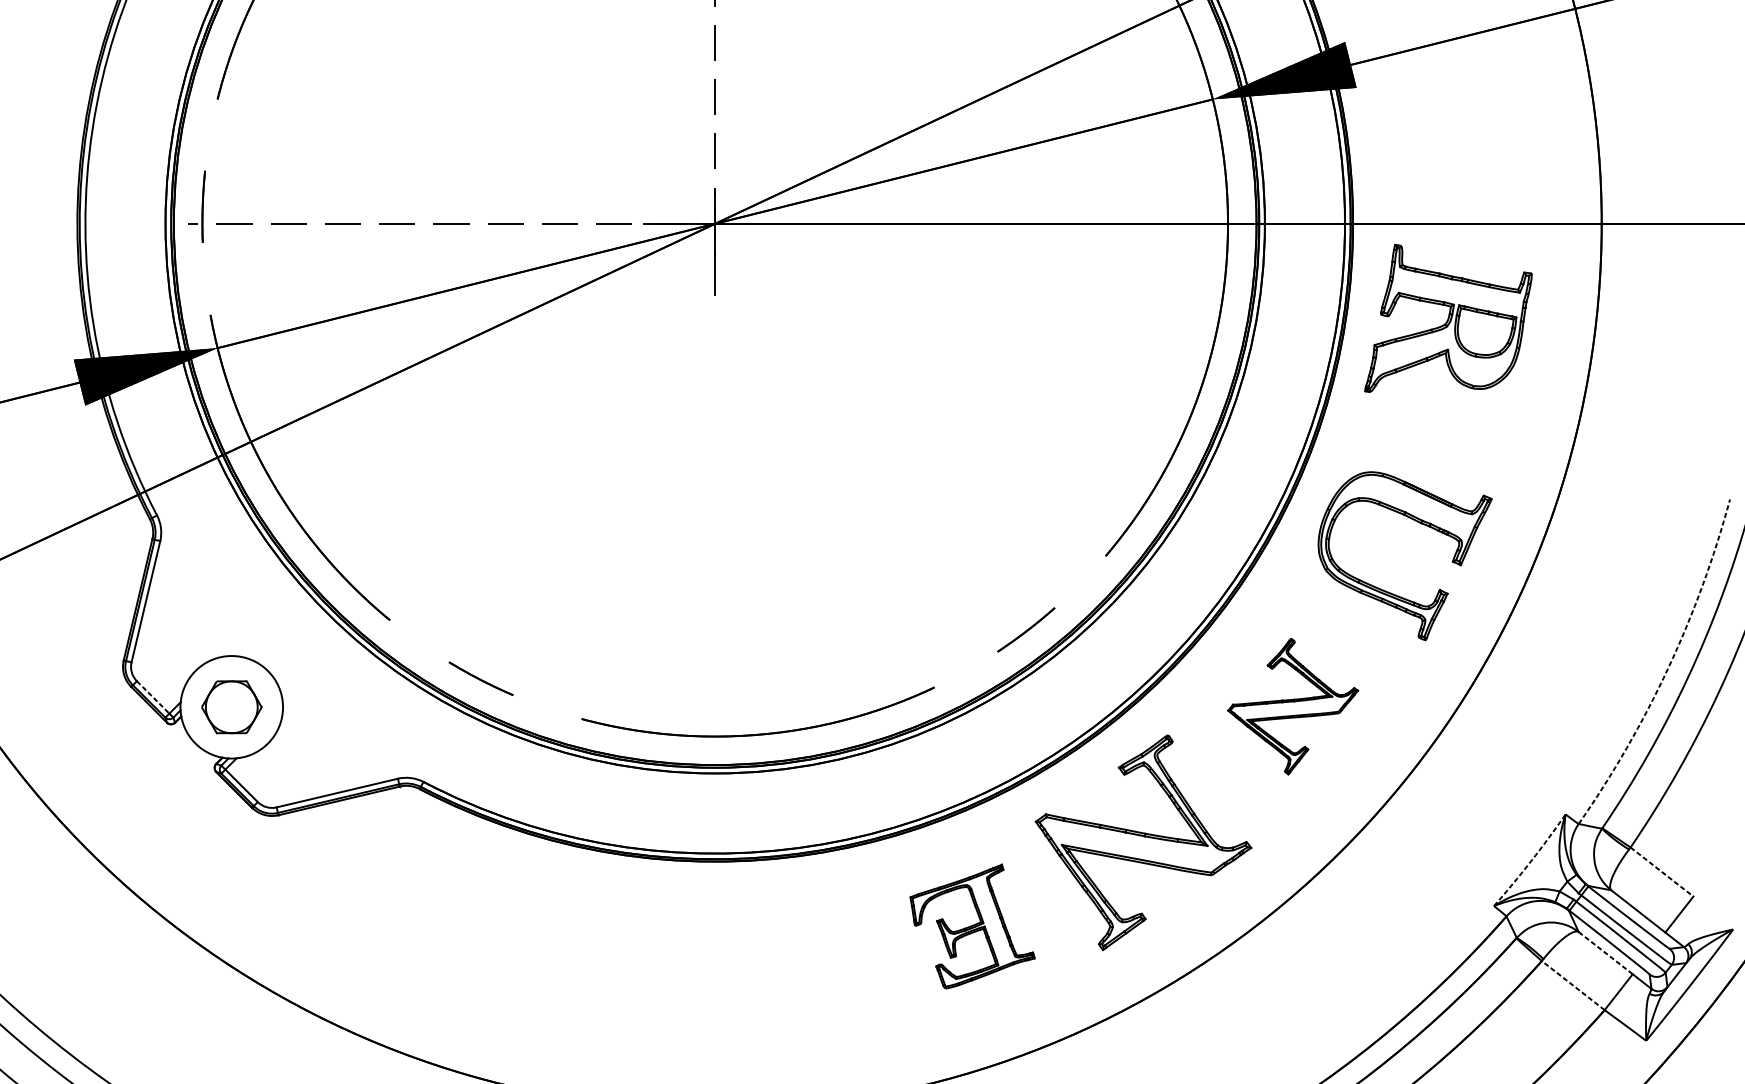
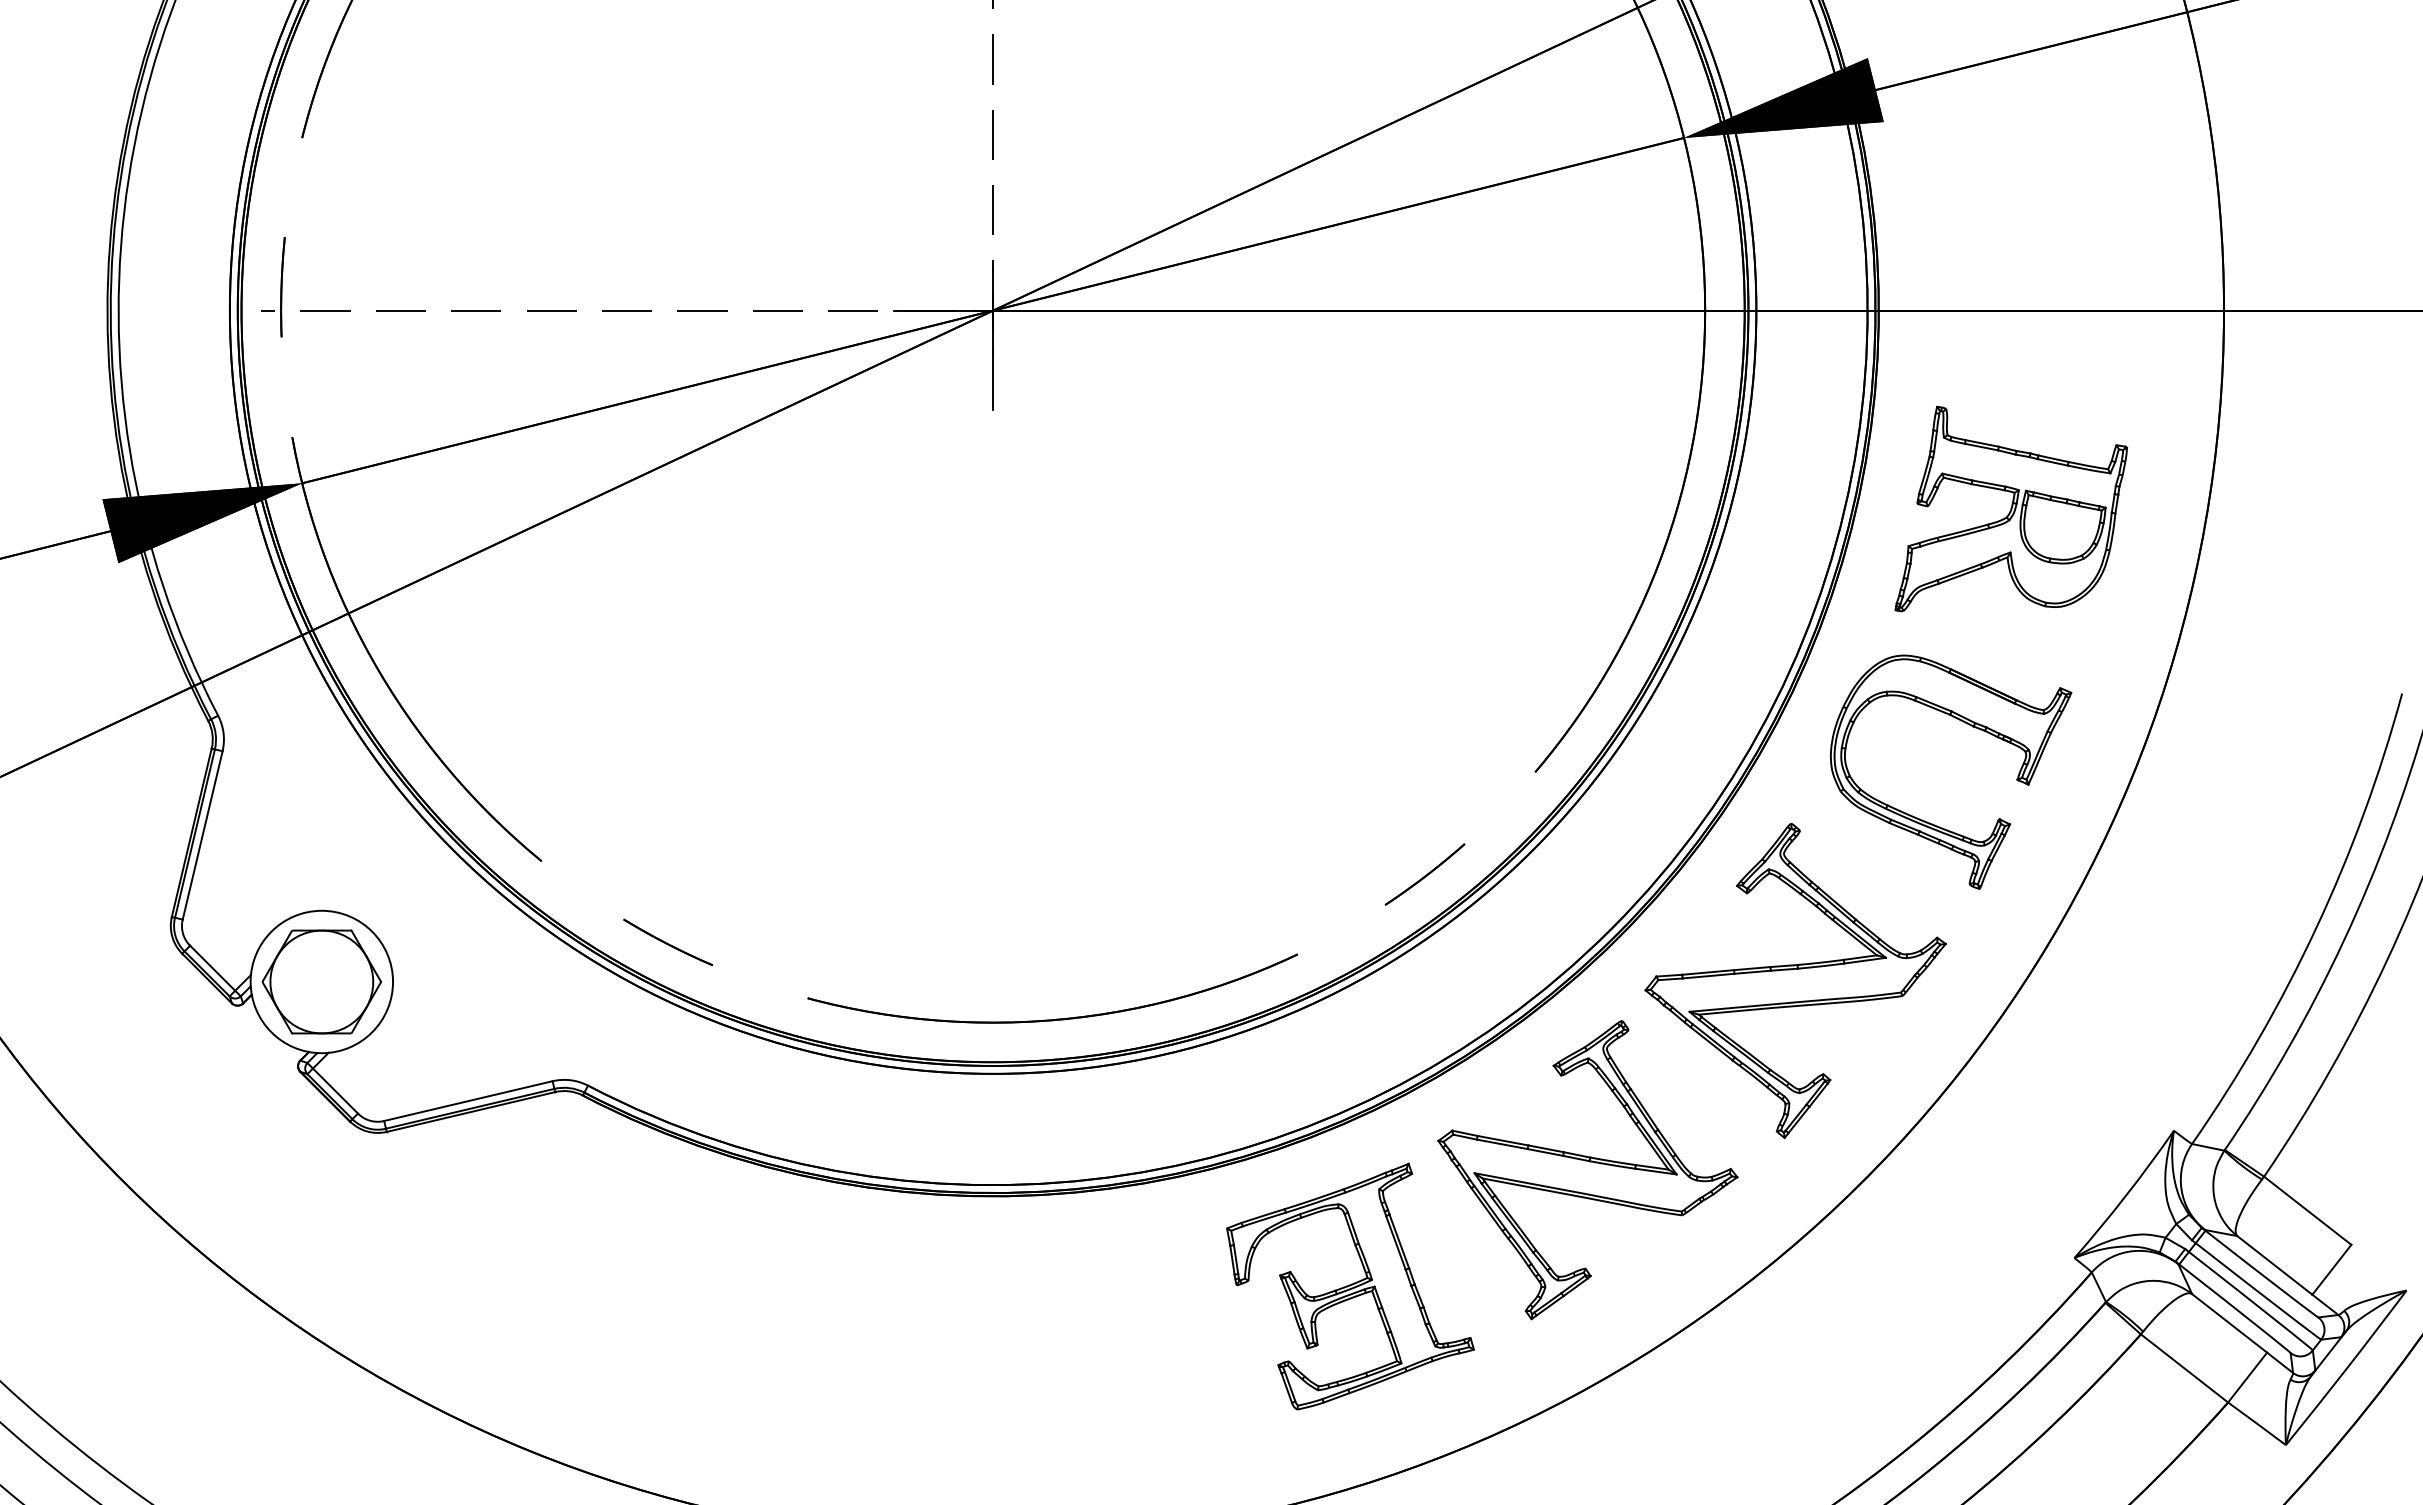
part: (1448, 318) -> (2011, 508), moved
arc: (1668, 668) -> (2316, 927), dashed -> solid
line: (153, 697) -> (212, 968), dashed -> solid
part: (231, 706) -> (321, 981), size x1.43
part: (1293, 706) -> (1795, 981), size x1.67
arc: (1531, 861) -> (2126, 1195), dashed -> solid
line: (1662, 872) -> (2308, 1211), dashed -> solid
part: (972, 926) -> (1350, 1286), size x1.43
line: (1605, 953) -> (2229, 1323), dashed -> solid
line: (1573, 985) -> (2184, 1368), dashed -> solid

